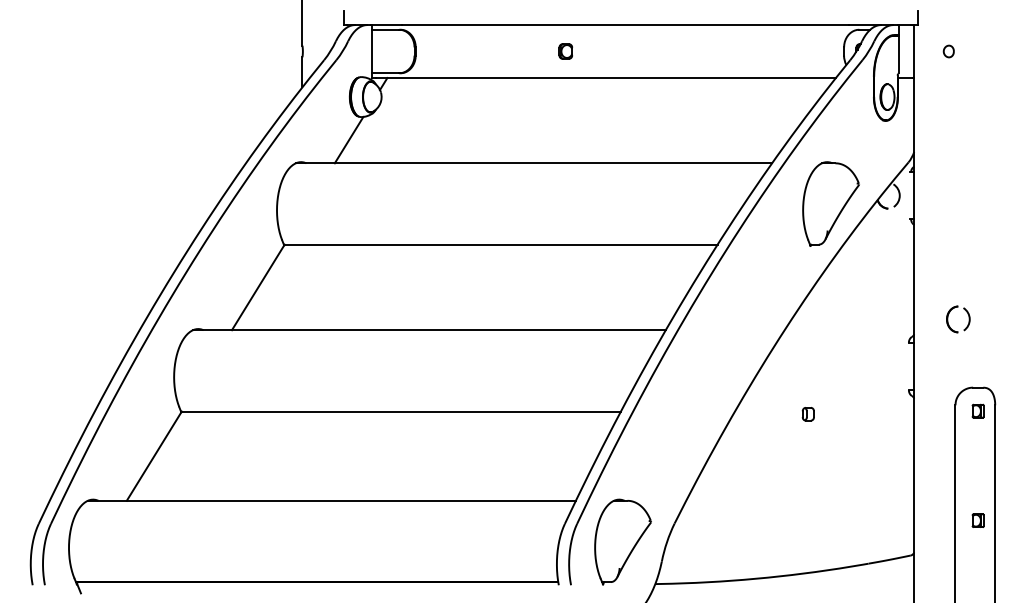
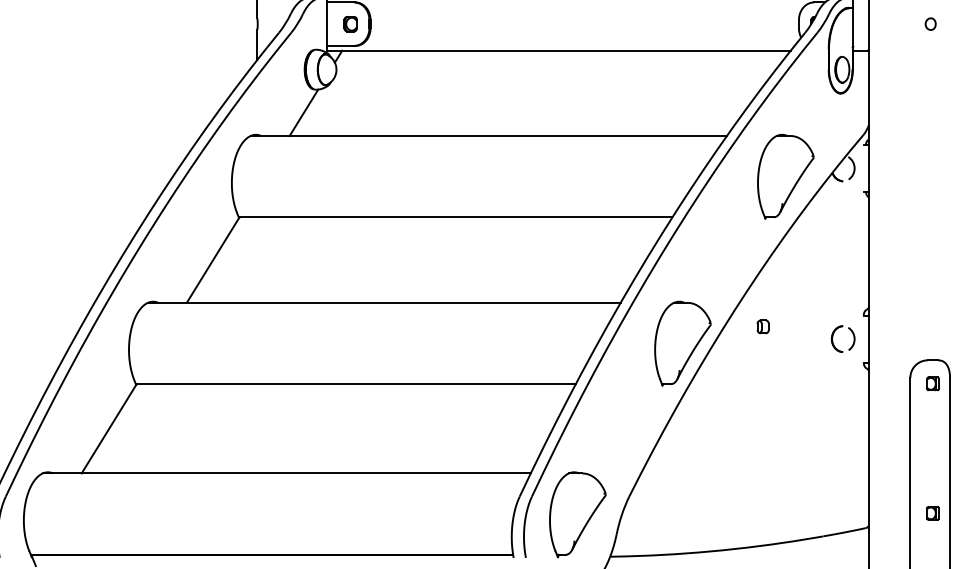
part: (565, 51) -> (350, 24), moved
part: (948, 51) -> (930, 24), moved
part: (948, 319) -> (833, 339), moved
part: (727, 370) -> (682, 343), added
part: (807, 414) -> (762, 327), moved
part: (977, 520) -> (932, 513), moved

